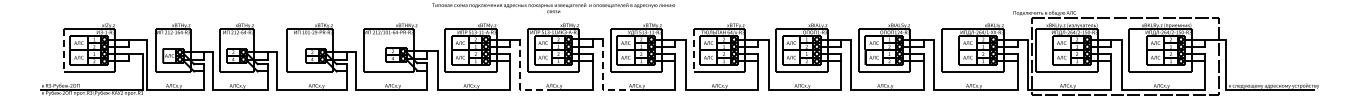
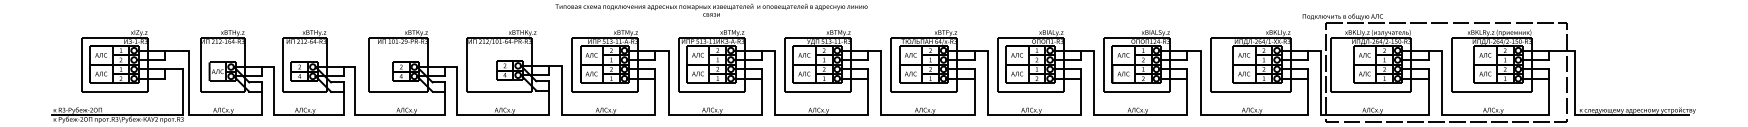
line: (63, 51) -> (81, 66), dashed -> solid
line: (693, 51) -> (891, 66), dashed -> solid
line: (520, 81) -> (668, 104), dashed -> solid
line: (603, 81) -> (775, 104), dashed -> solid

